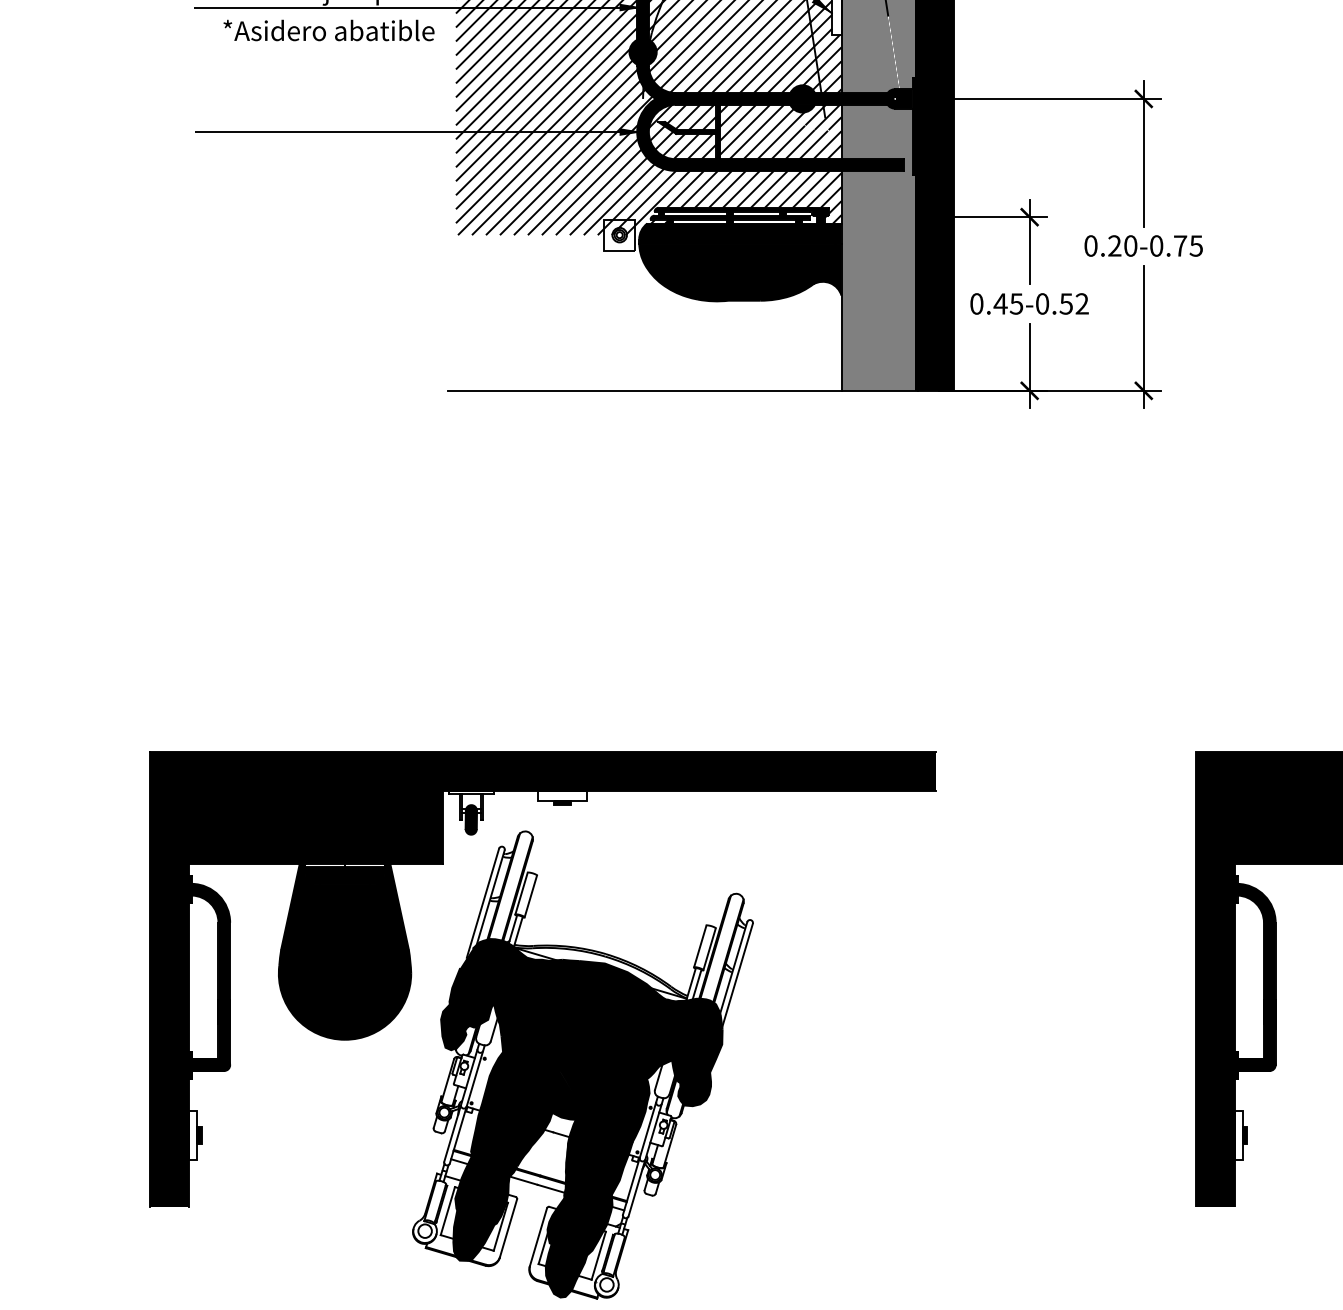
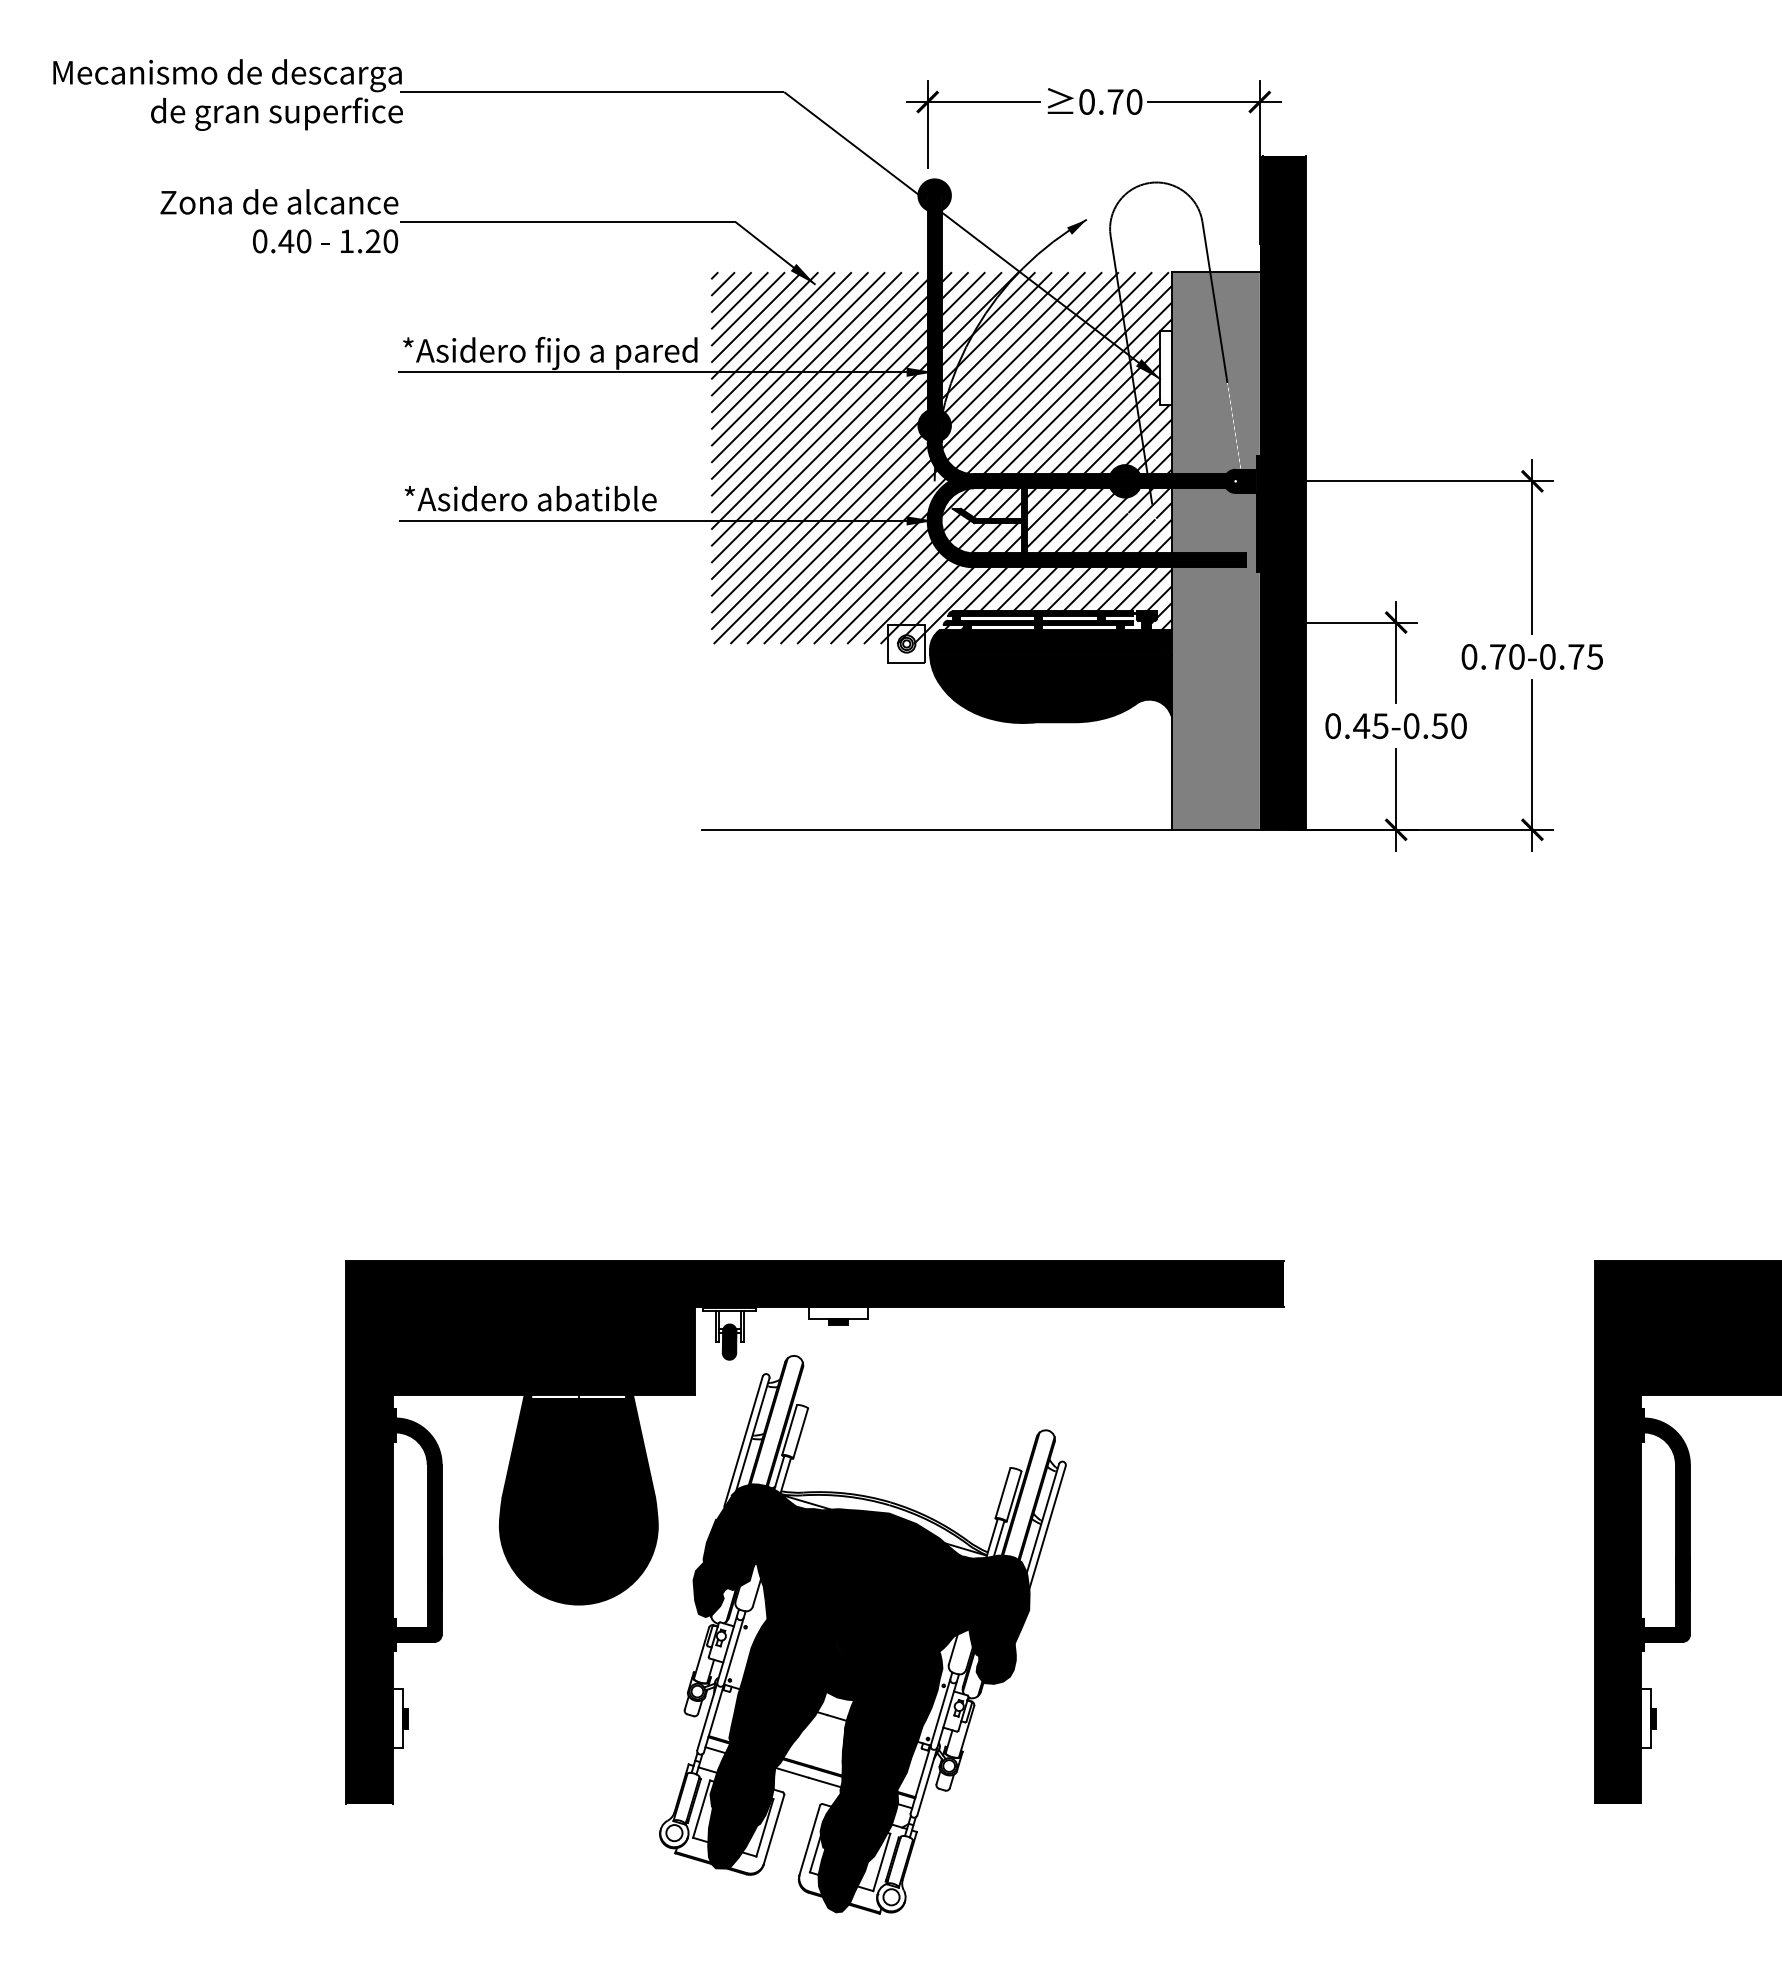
text: (328, 30) -> (530, 498), moved
text: (1114, 245) -> (1497, 656), 0.20-0.75 -> 0.70-0.75
text: (1081, 304) -> (1458, 726), 0.45-0.52 -> 0.45-0.50

